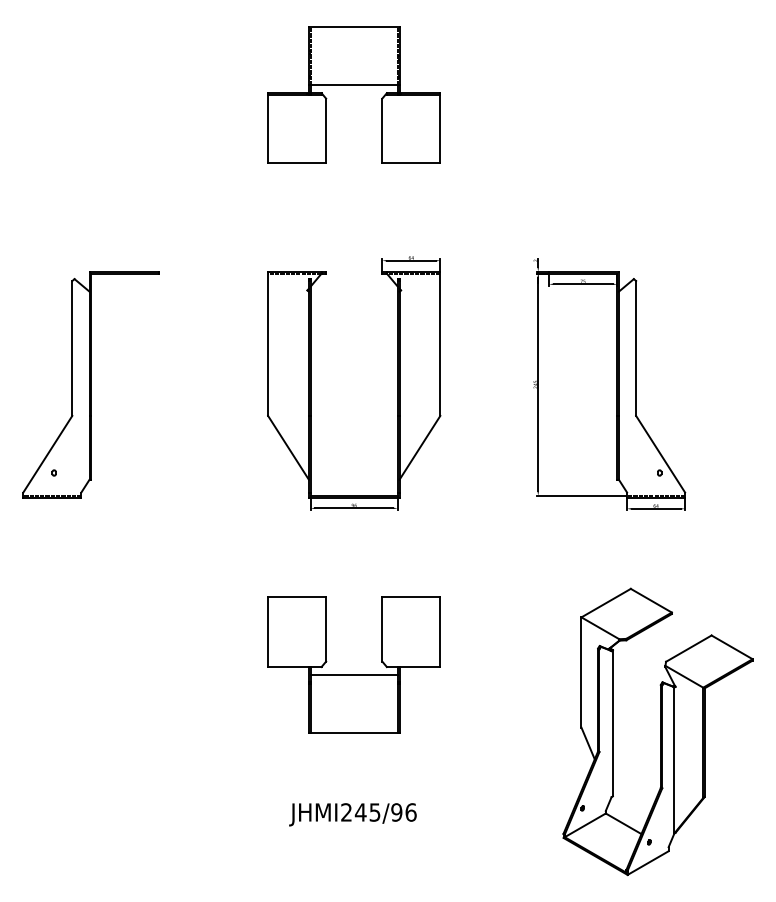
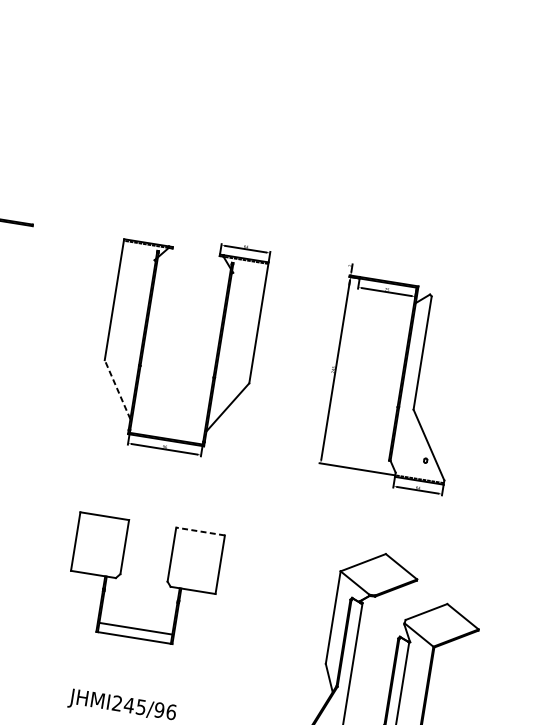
part: (353, 85) -> (220, 94), removed
line: (288, 447) -> (117, 389), solid -> dashed
line: (410, 597) -> (199, 531), solid -> dashed
line: (353, 675) -> (135, 628), moved

